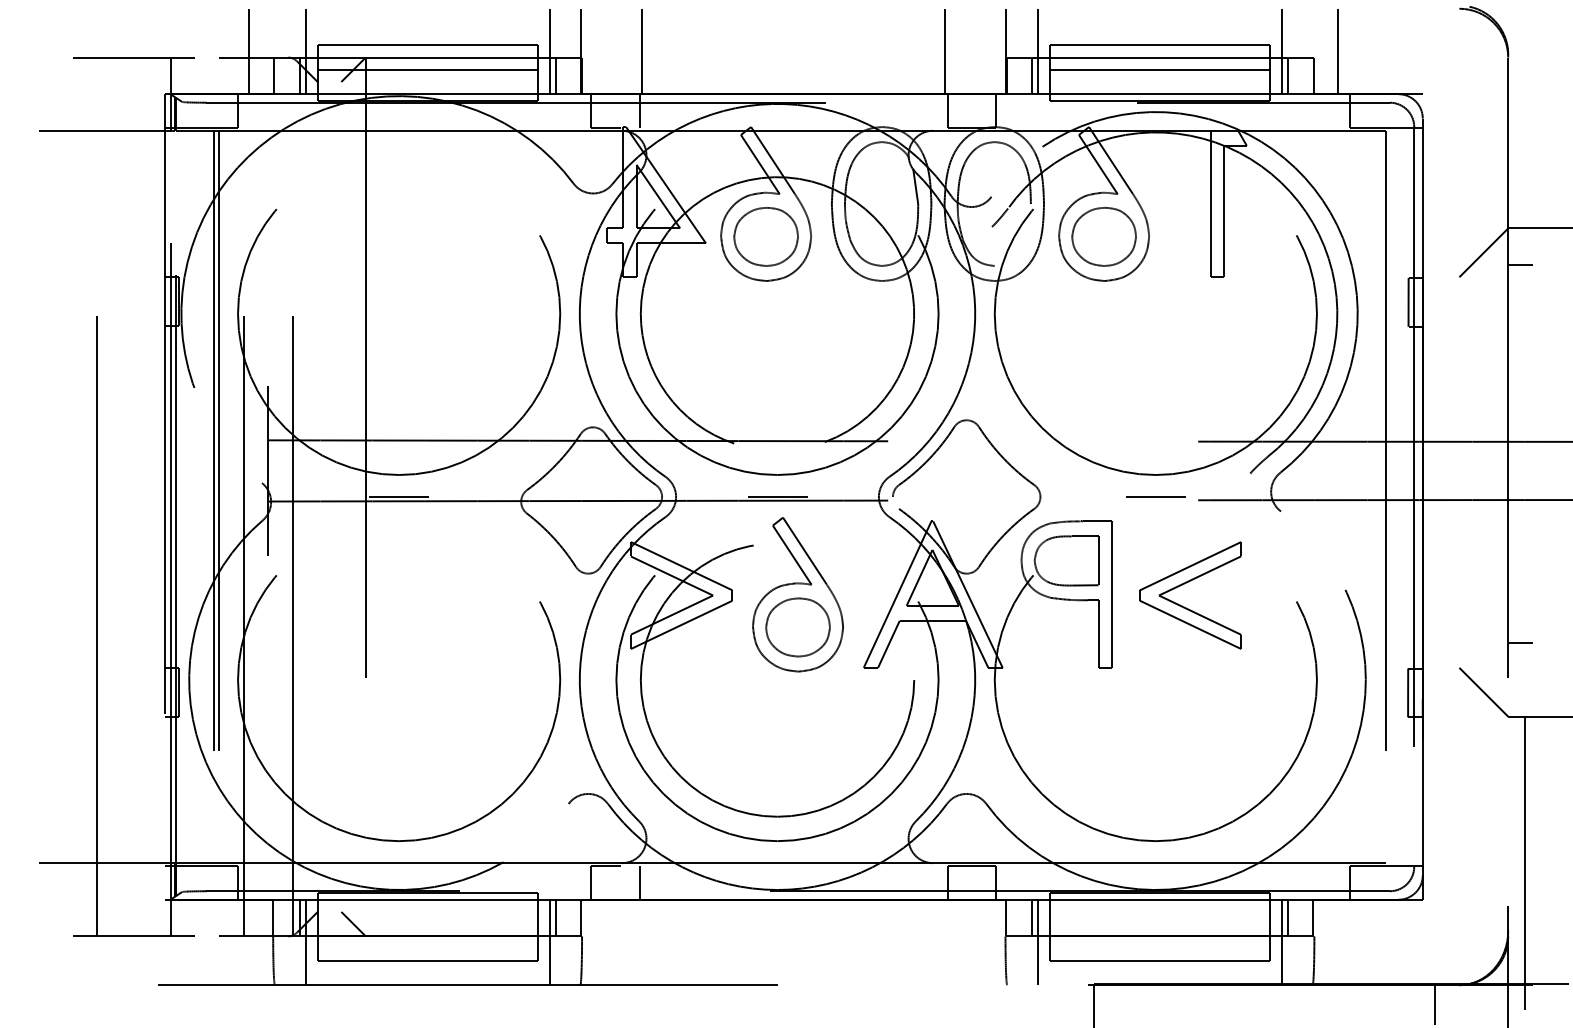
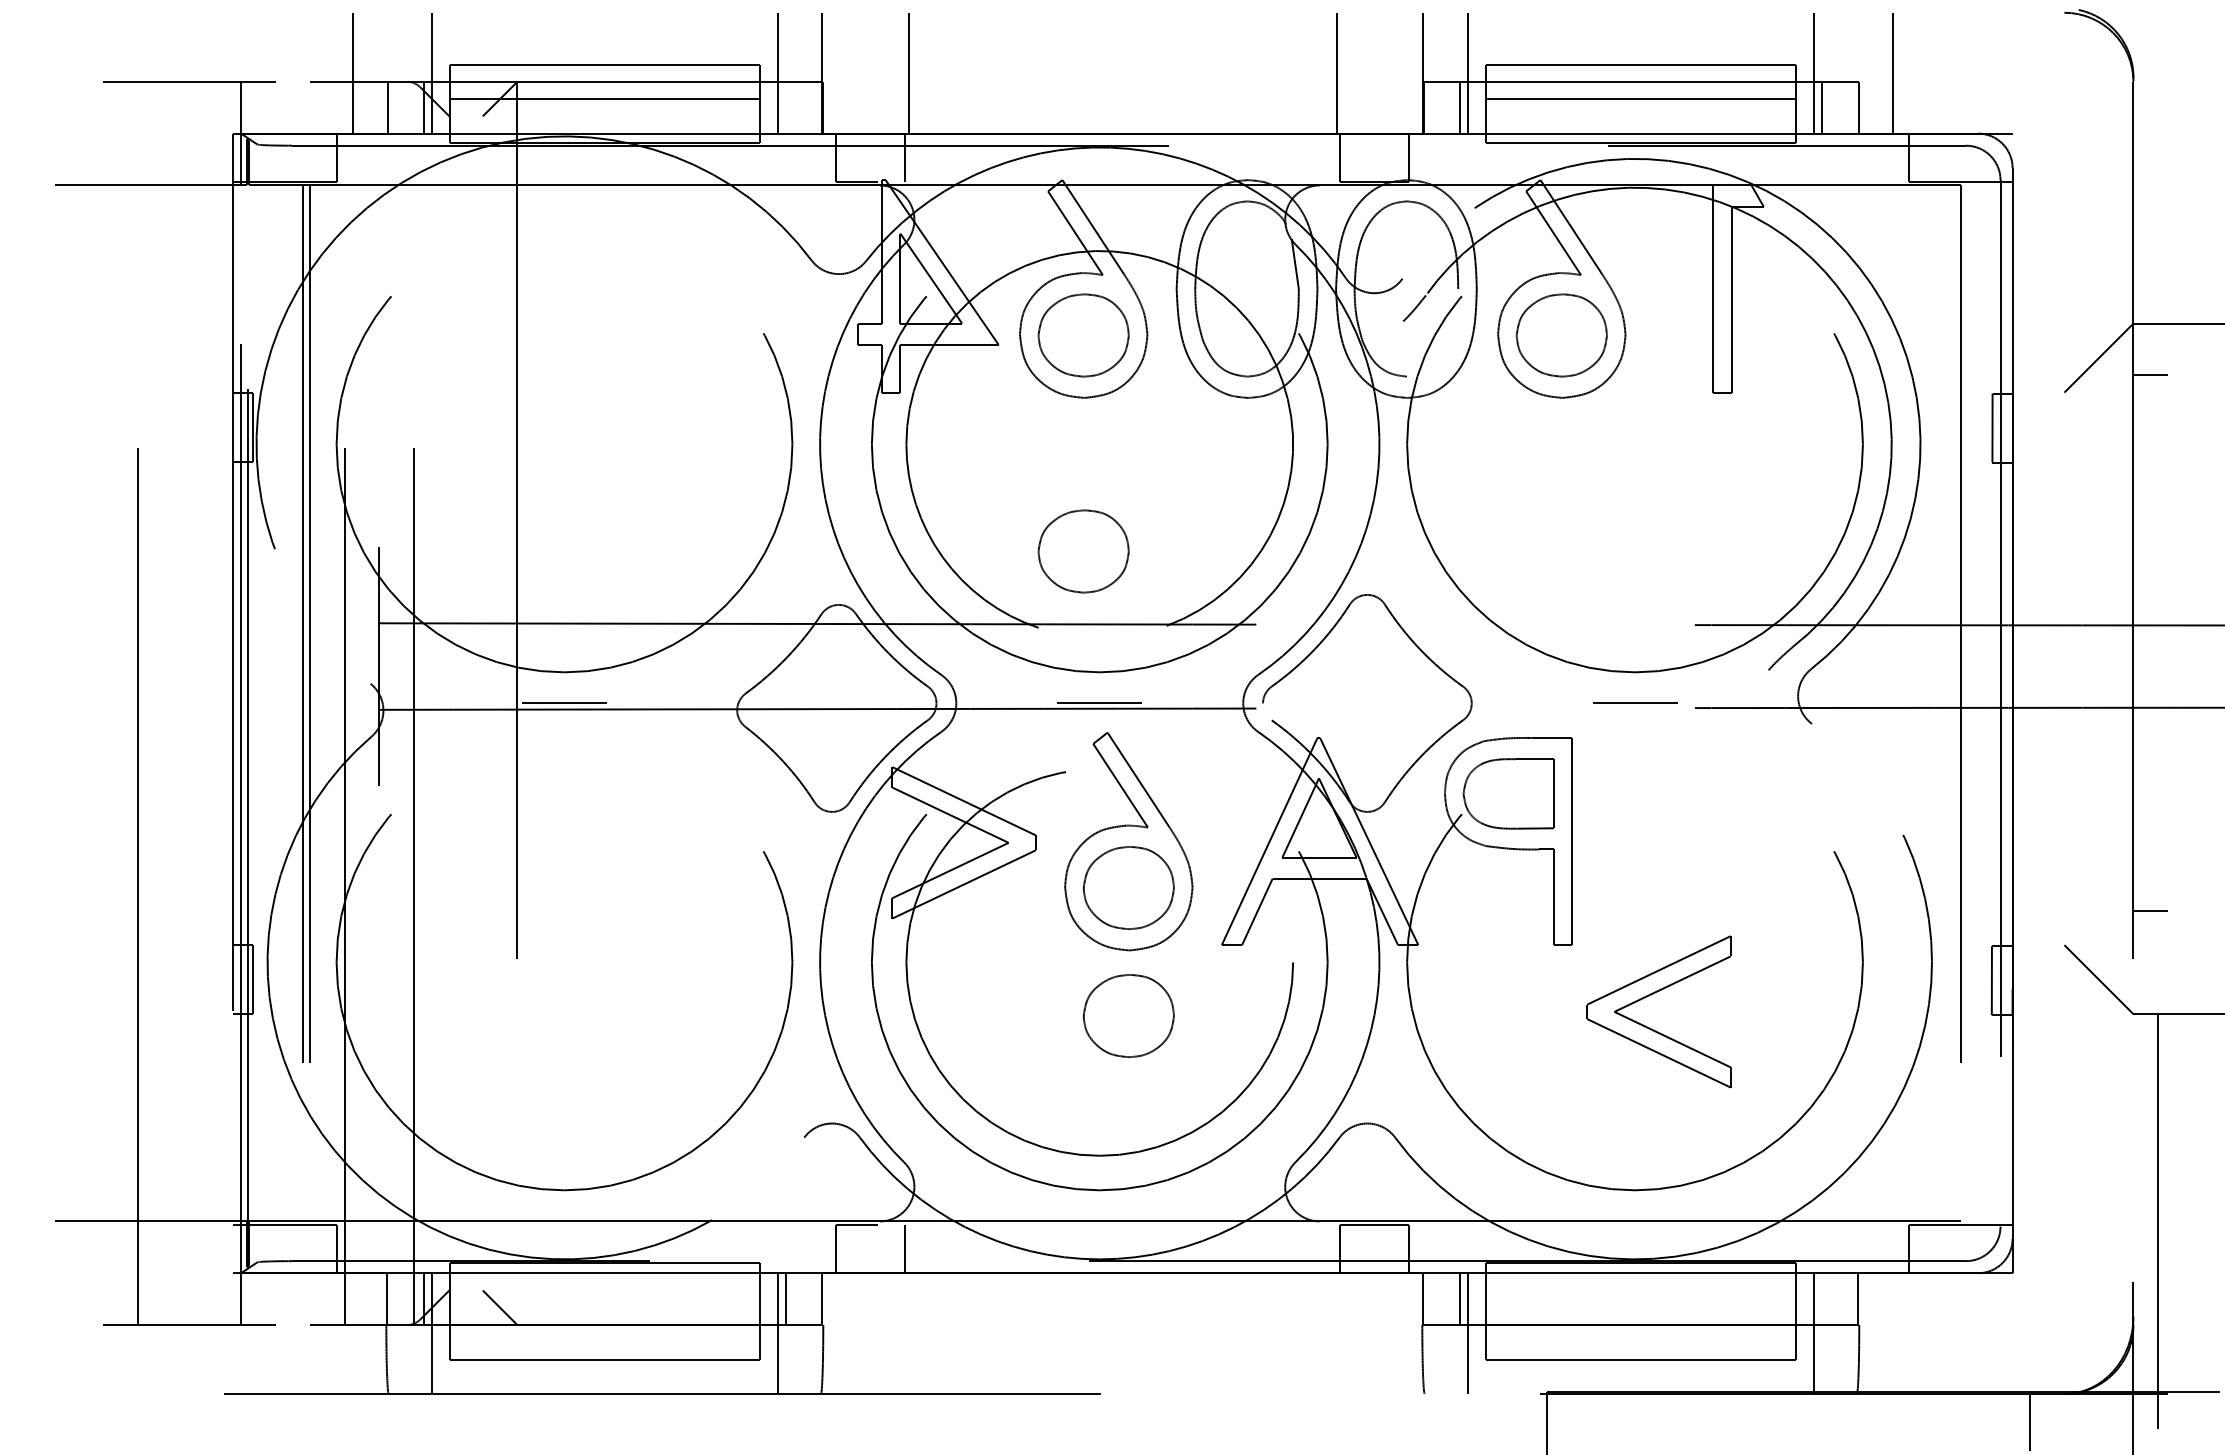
line: (555, 75) -> (785, 107), removed
part: (765, 389) -> (1083, 551), added
part: (1185, 583) -> (1651, 995), moved
part: (797, 717) -> (1128, 1015), added
line: (1287, 918) -> (1821, 1299), removed

